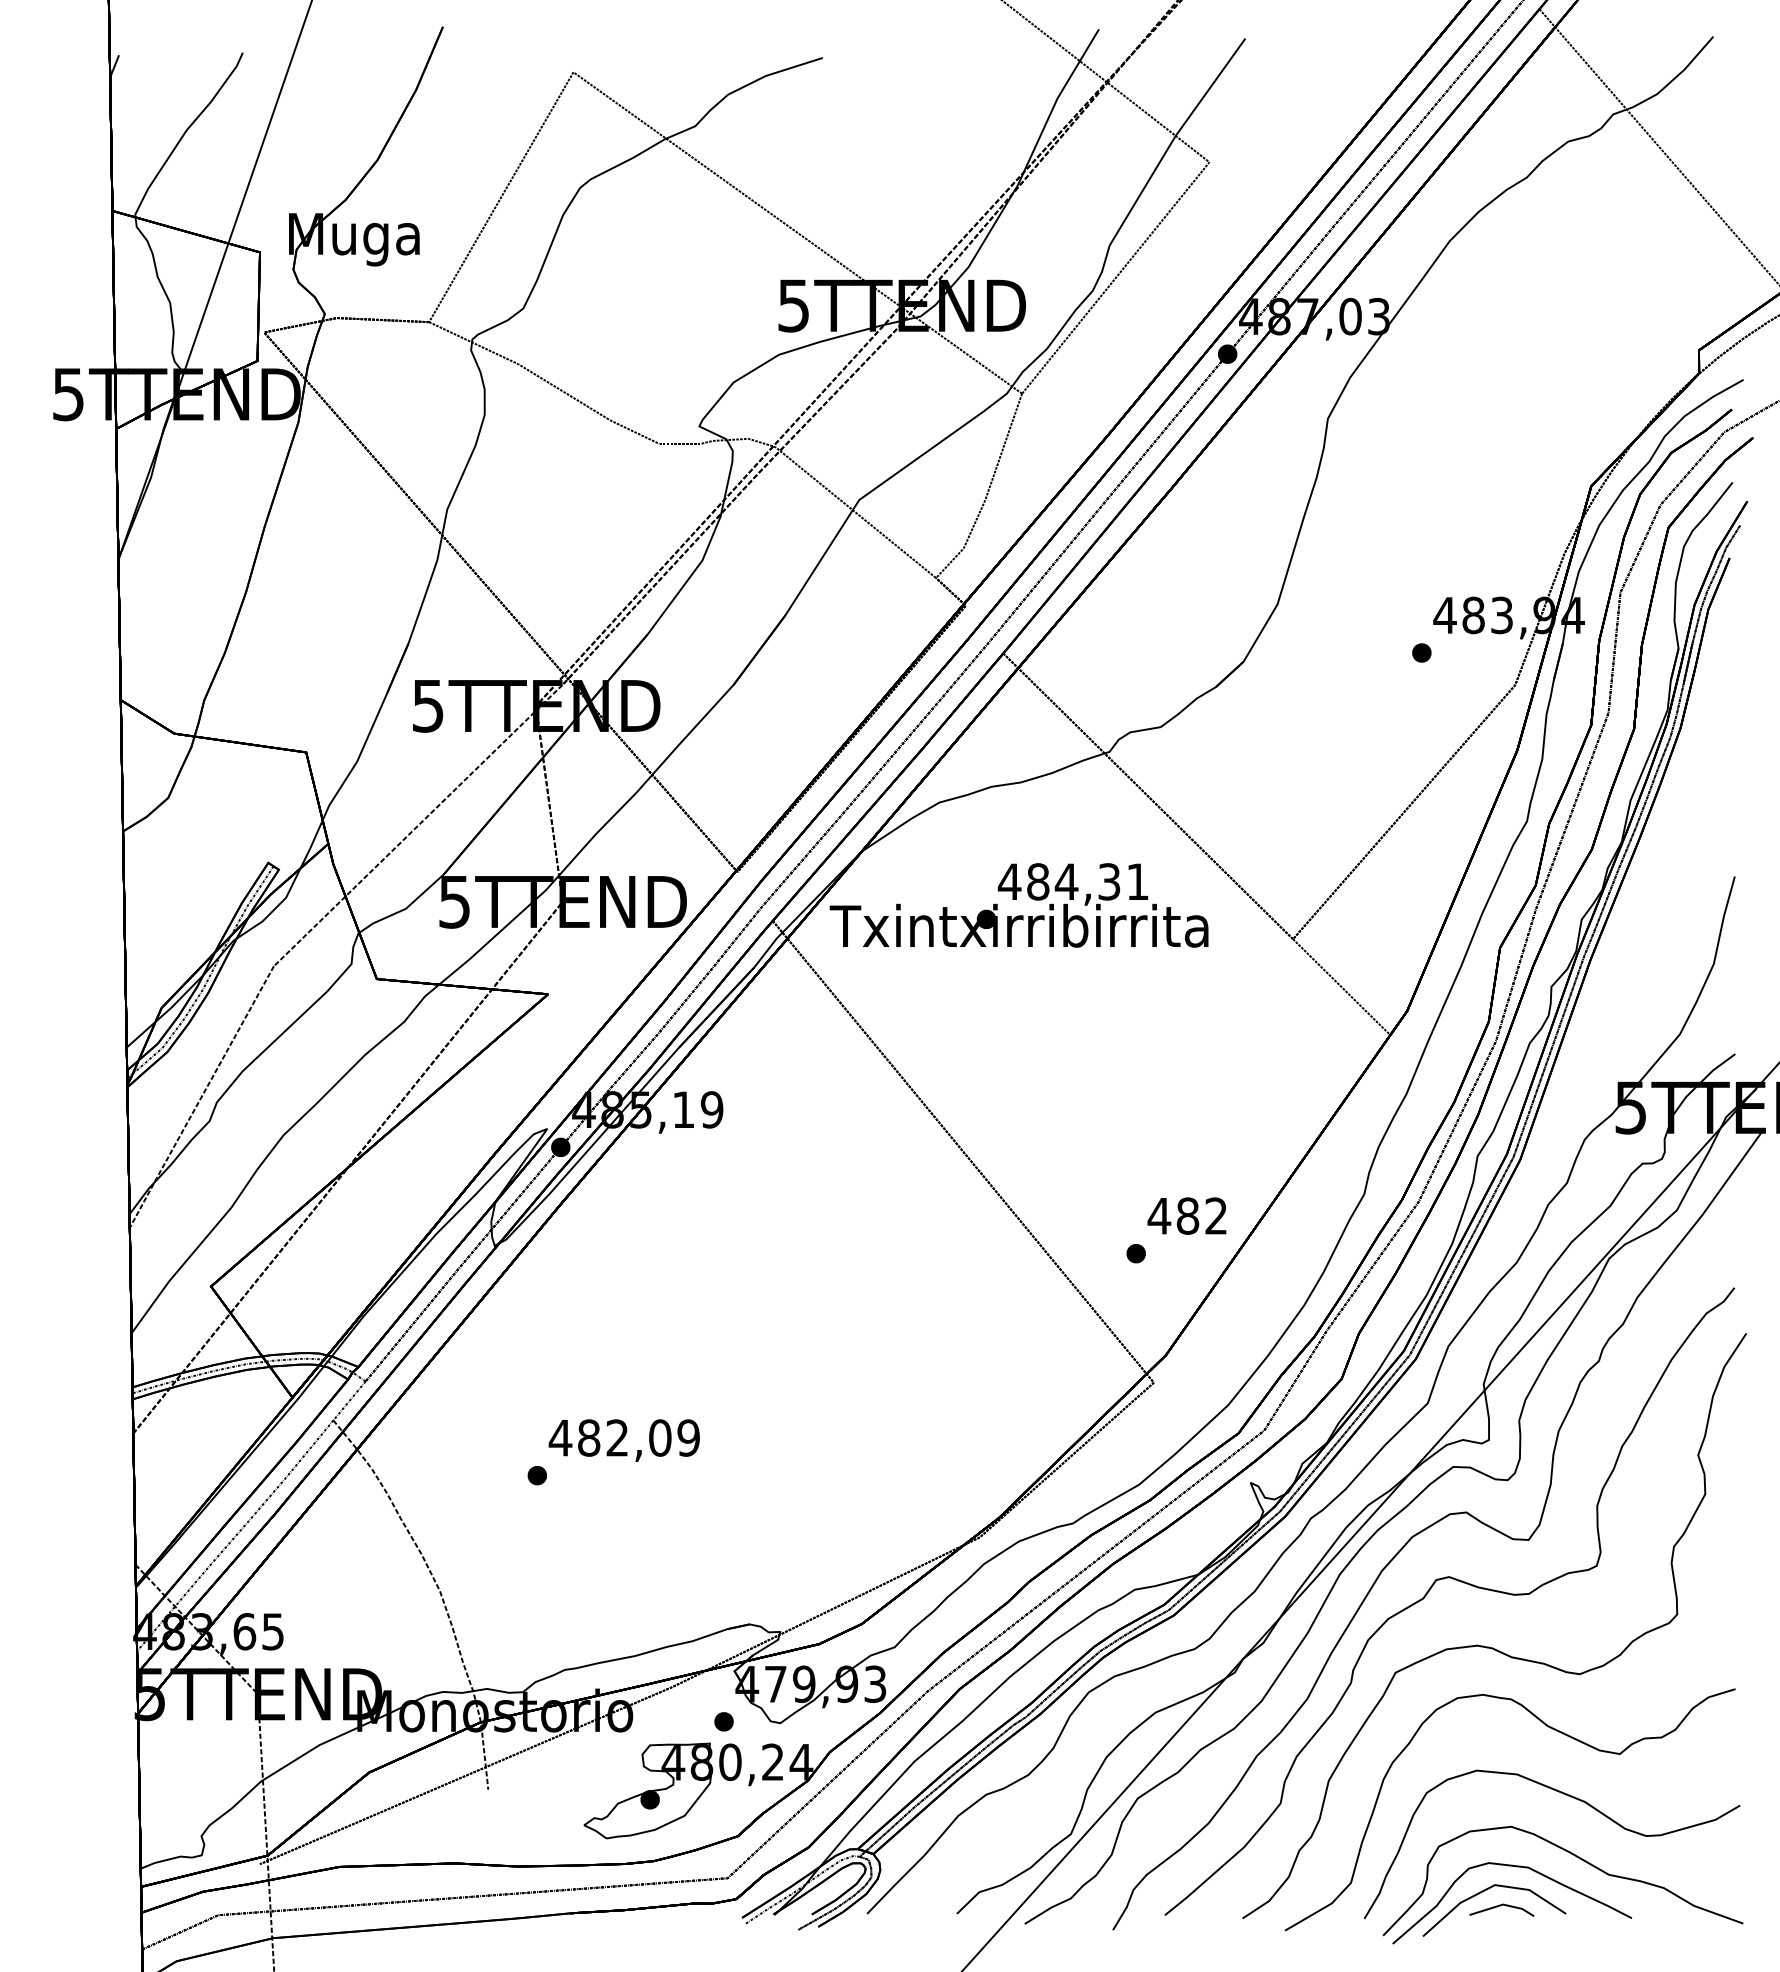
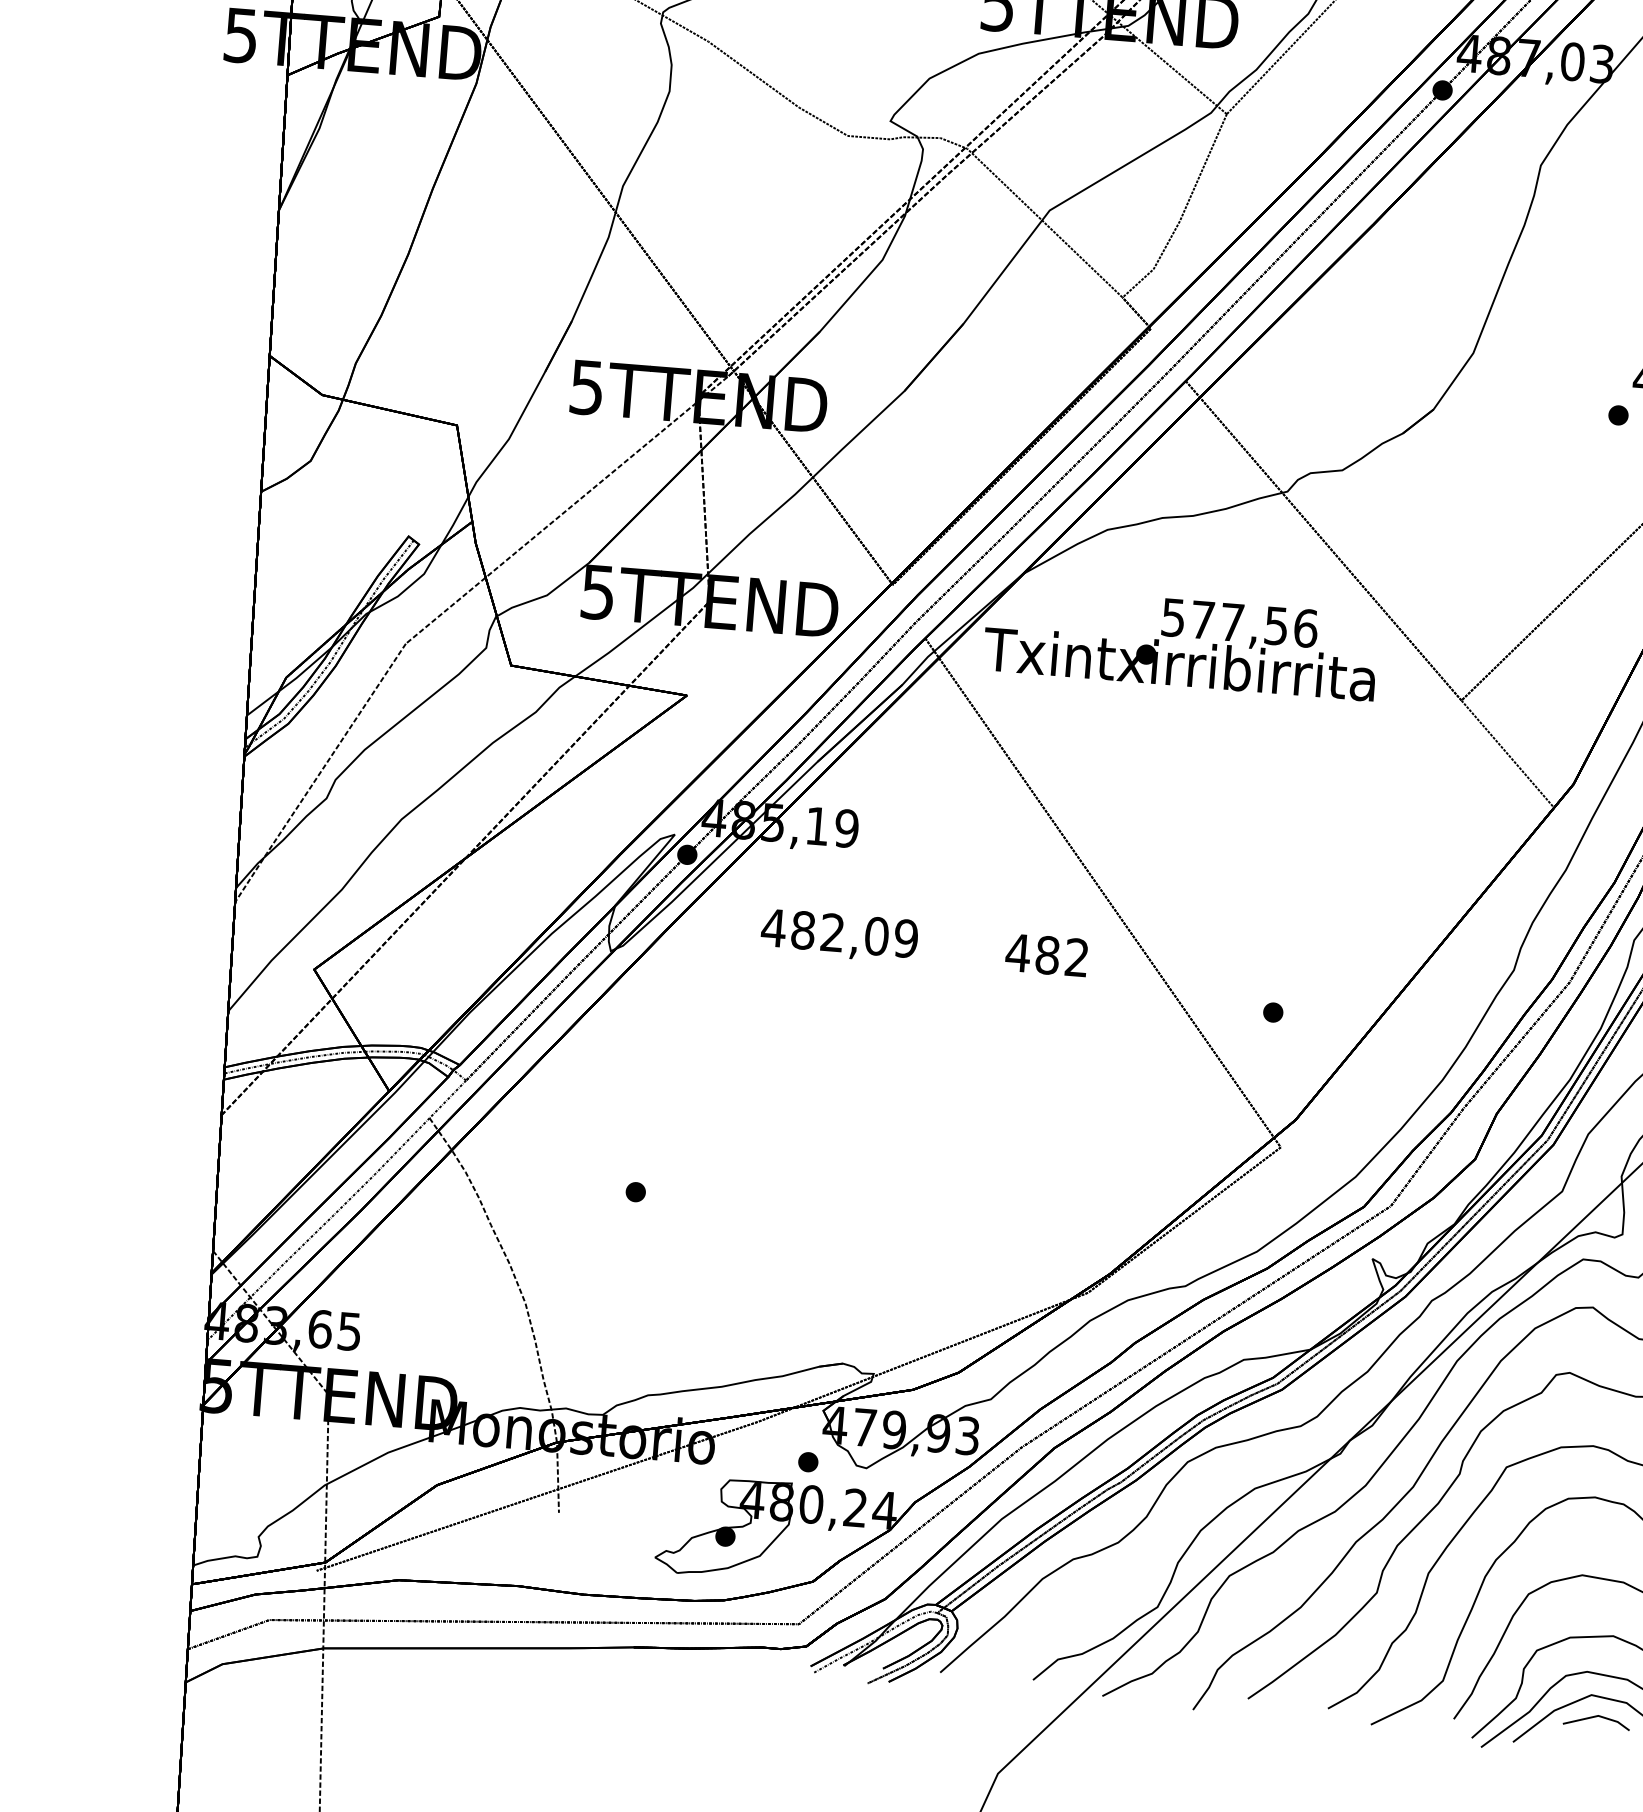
text: (1073, 881) -> (1239, 622), 484,31 -> 577,56
text: (1186, 1215) -> (1046, 954), moved
text: (623, 1440) -> (838, 935), moved

